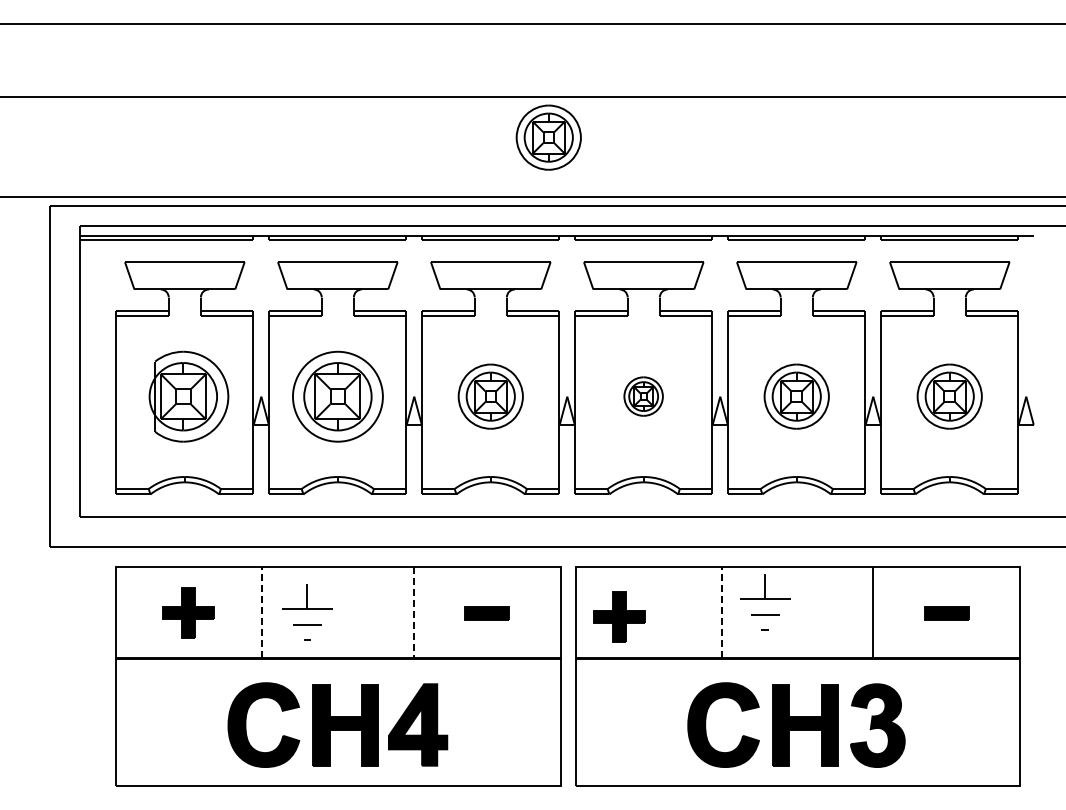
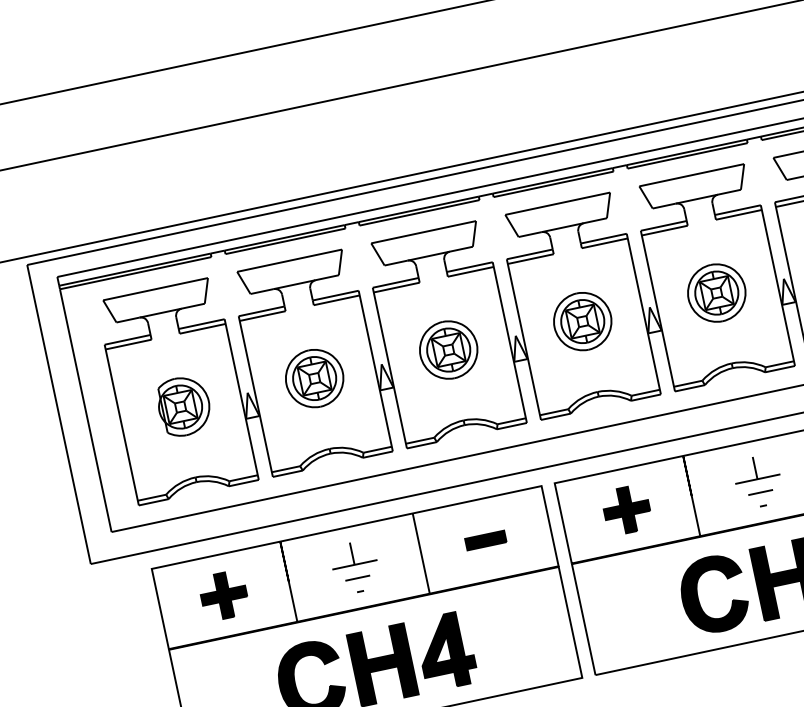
part: (548, 137) -> (451, 112), removed
part: (188, 396) -> (183, 406), size x0.71
part: (337, 396) -> (314, 378), size x0.71
part: (643, 396) -> (582, 321), size x1.67
line: (262, 588) -> (284, 560), dashed -> solid
line: (722, 588) -> (687, 475), dashed -> solid
part: (765, 602) -> (758, 481), moved
part: (307, 612) -> (355, 567), moved
line: (413, 612) -> (421, 553), dashed -> solid
part: (619, 616) -> (627, 509), moved

